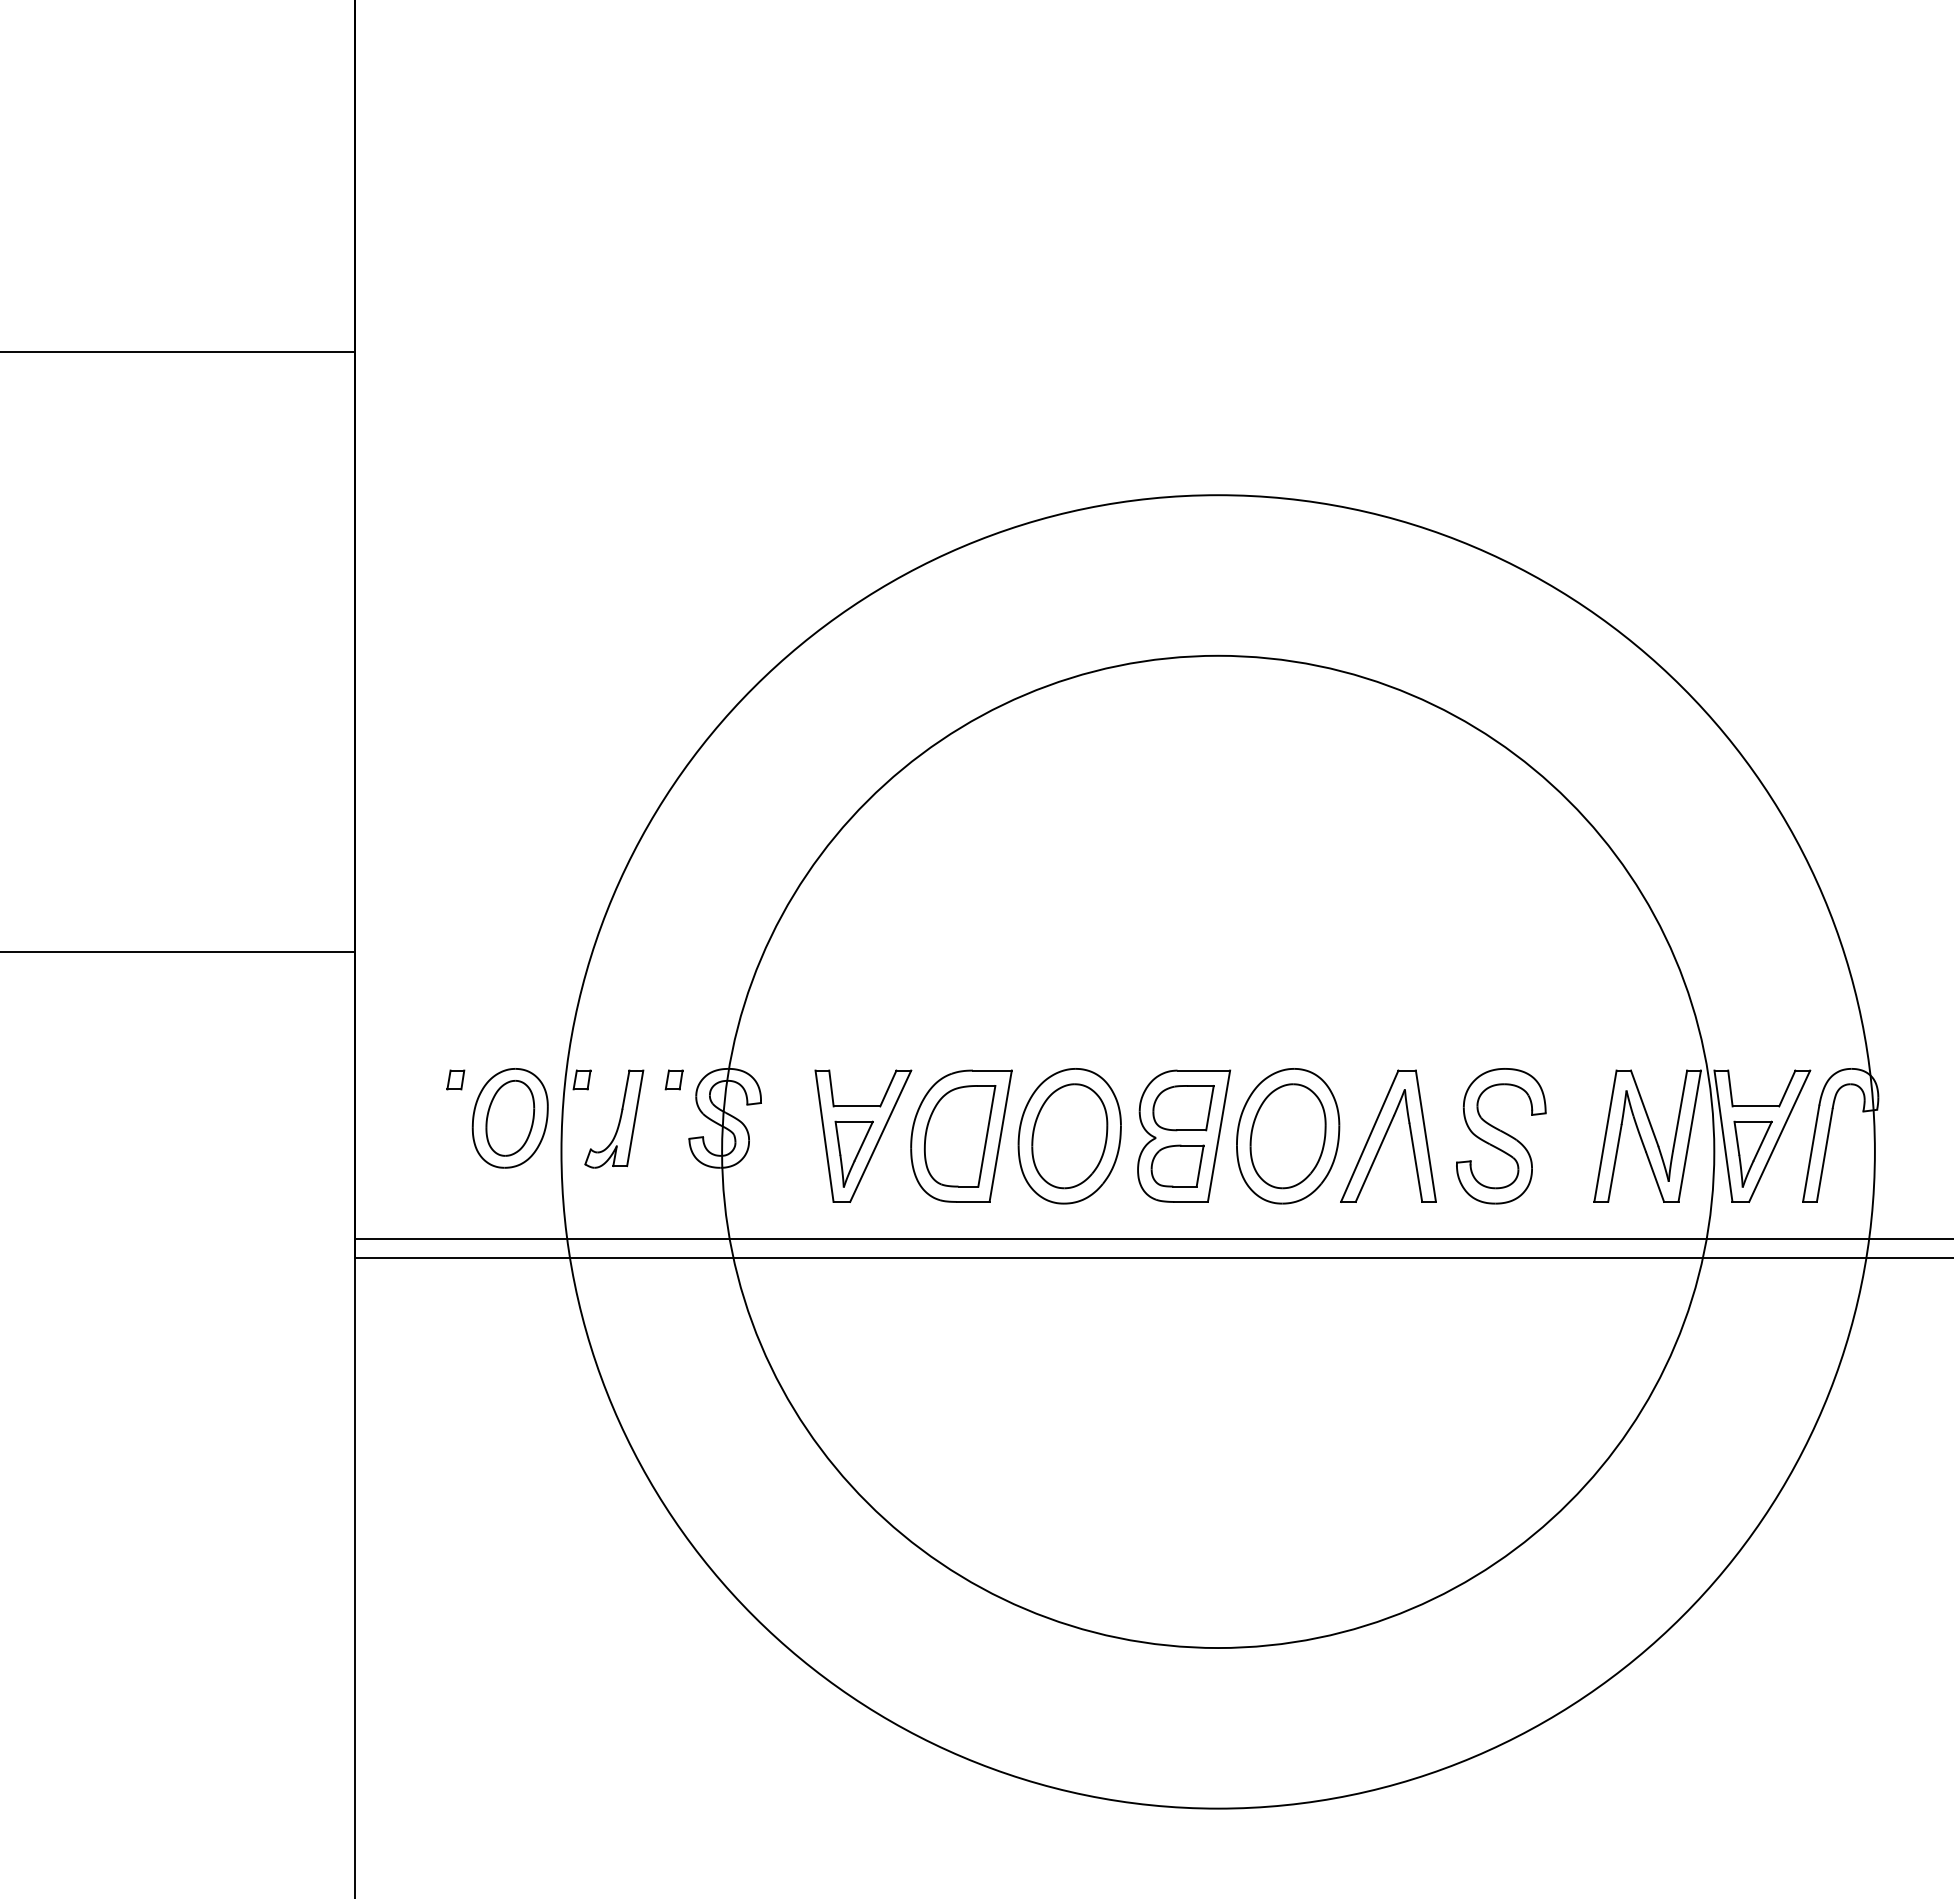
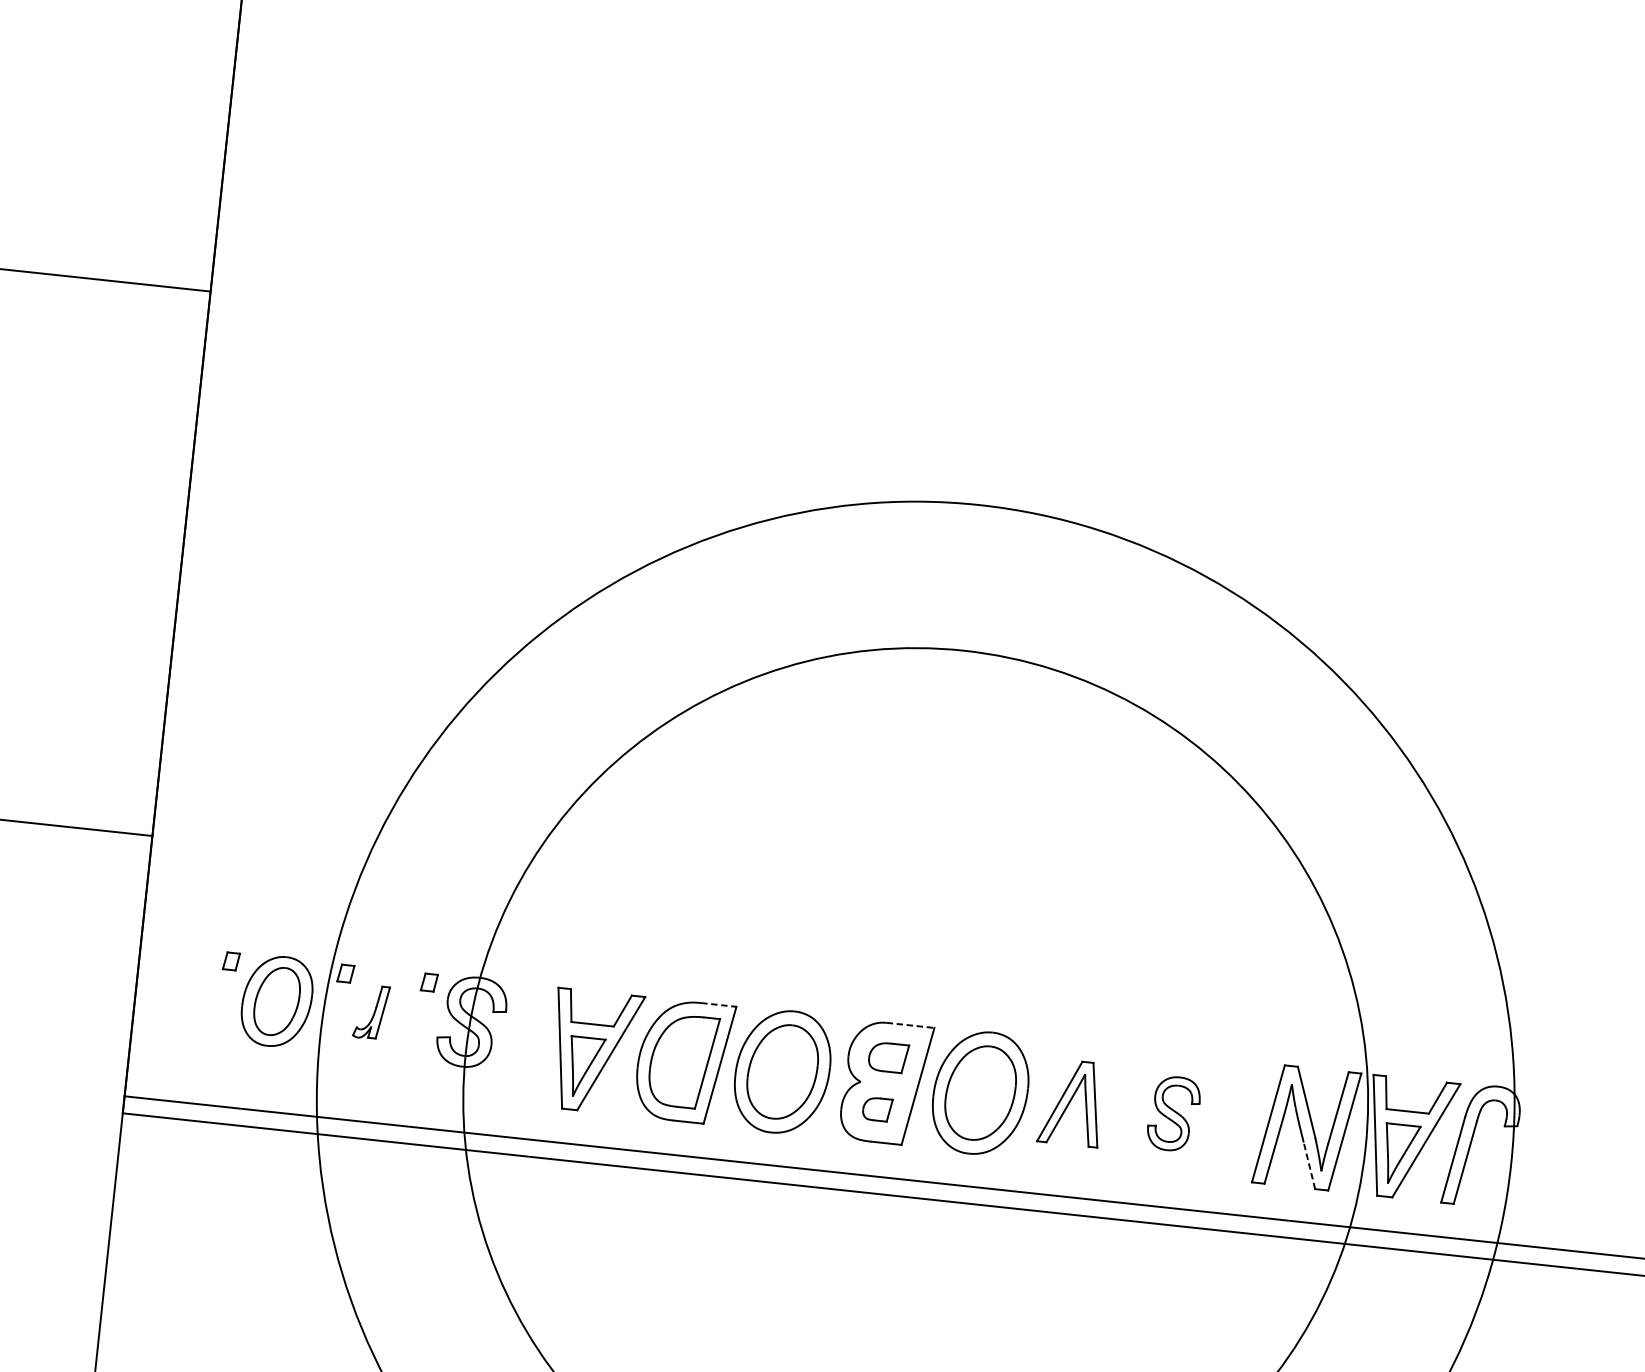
line: (992, 1070) -> (718, 1004), solid -> dashed
line: (1204, 1070) -> (911, 1025), solid -> dashed
part: (1183, 1108) -> (888, 1057), size x0.7
part: (614, 1118) -> (371, 1011), size x0.6
part: (1388, 1135) -> (1071, 1102), size x0.7
part: (1501, 1136) -> (1174, 1114), size x0.6
part: (1177, 1165) -> (877, 1108), size x0.6
line: (1654, 1176) -> (1308, 1165), solid -> dashed

